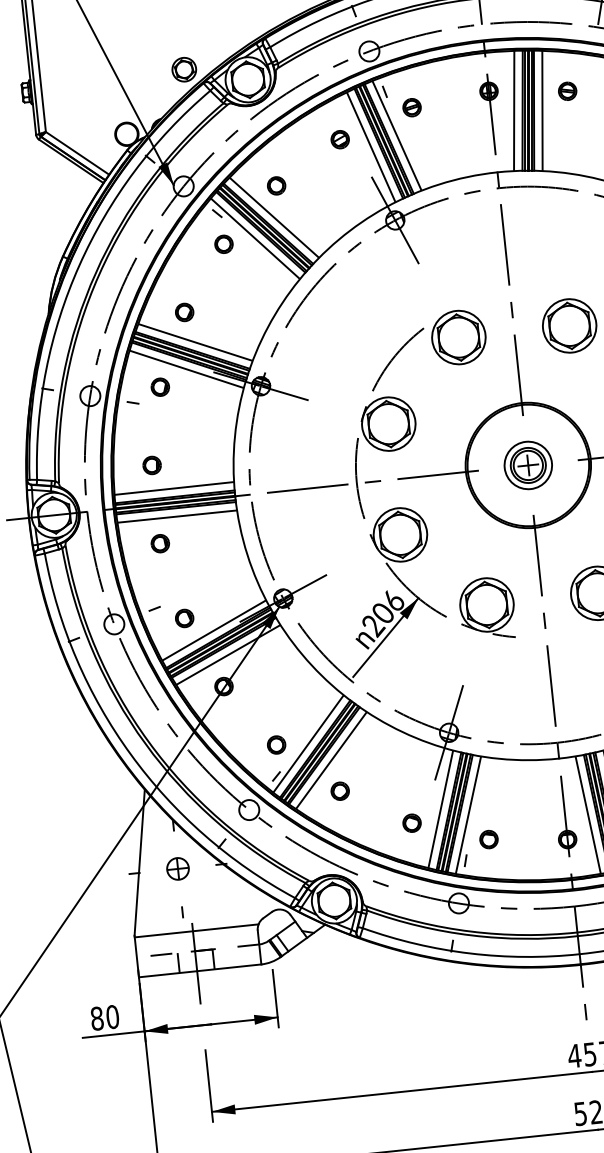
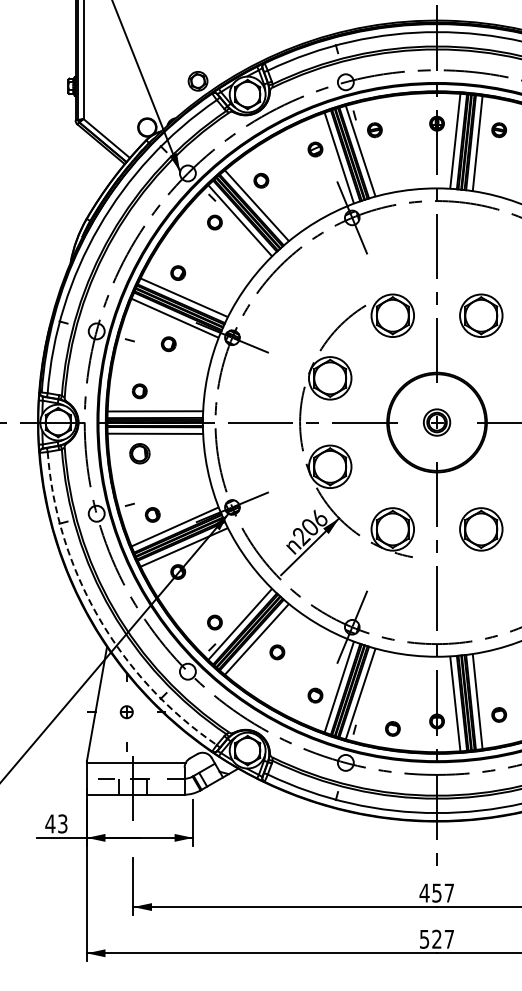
part: (160, 387) -> (168, 344), moved
part: (527, 465) -> (436, 422), size x0.7
part: (159, 543) -> (139, 453), size x1.4
arc: (130, 753) -> (98, 617), solid -> dashed
part: (340, 791) -> (277, 652), moved
part: (488, 839) -> (392, 728), moved
part: (177, 867) -> (126, 711), size x0.7
text: (104, 1017) -> (56, 823), 80 -> 43

